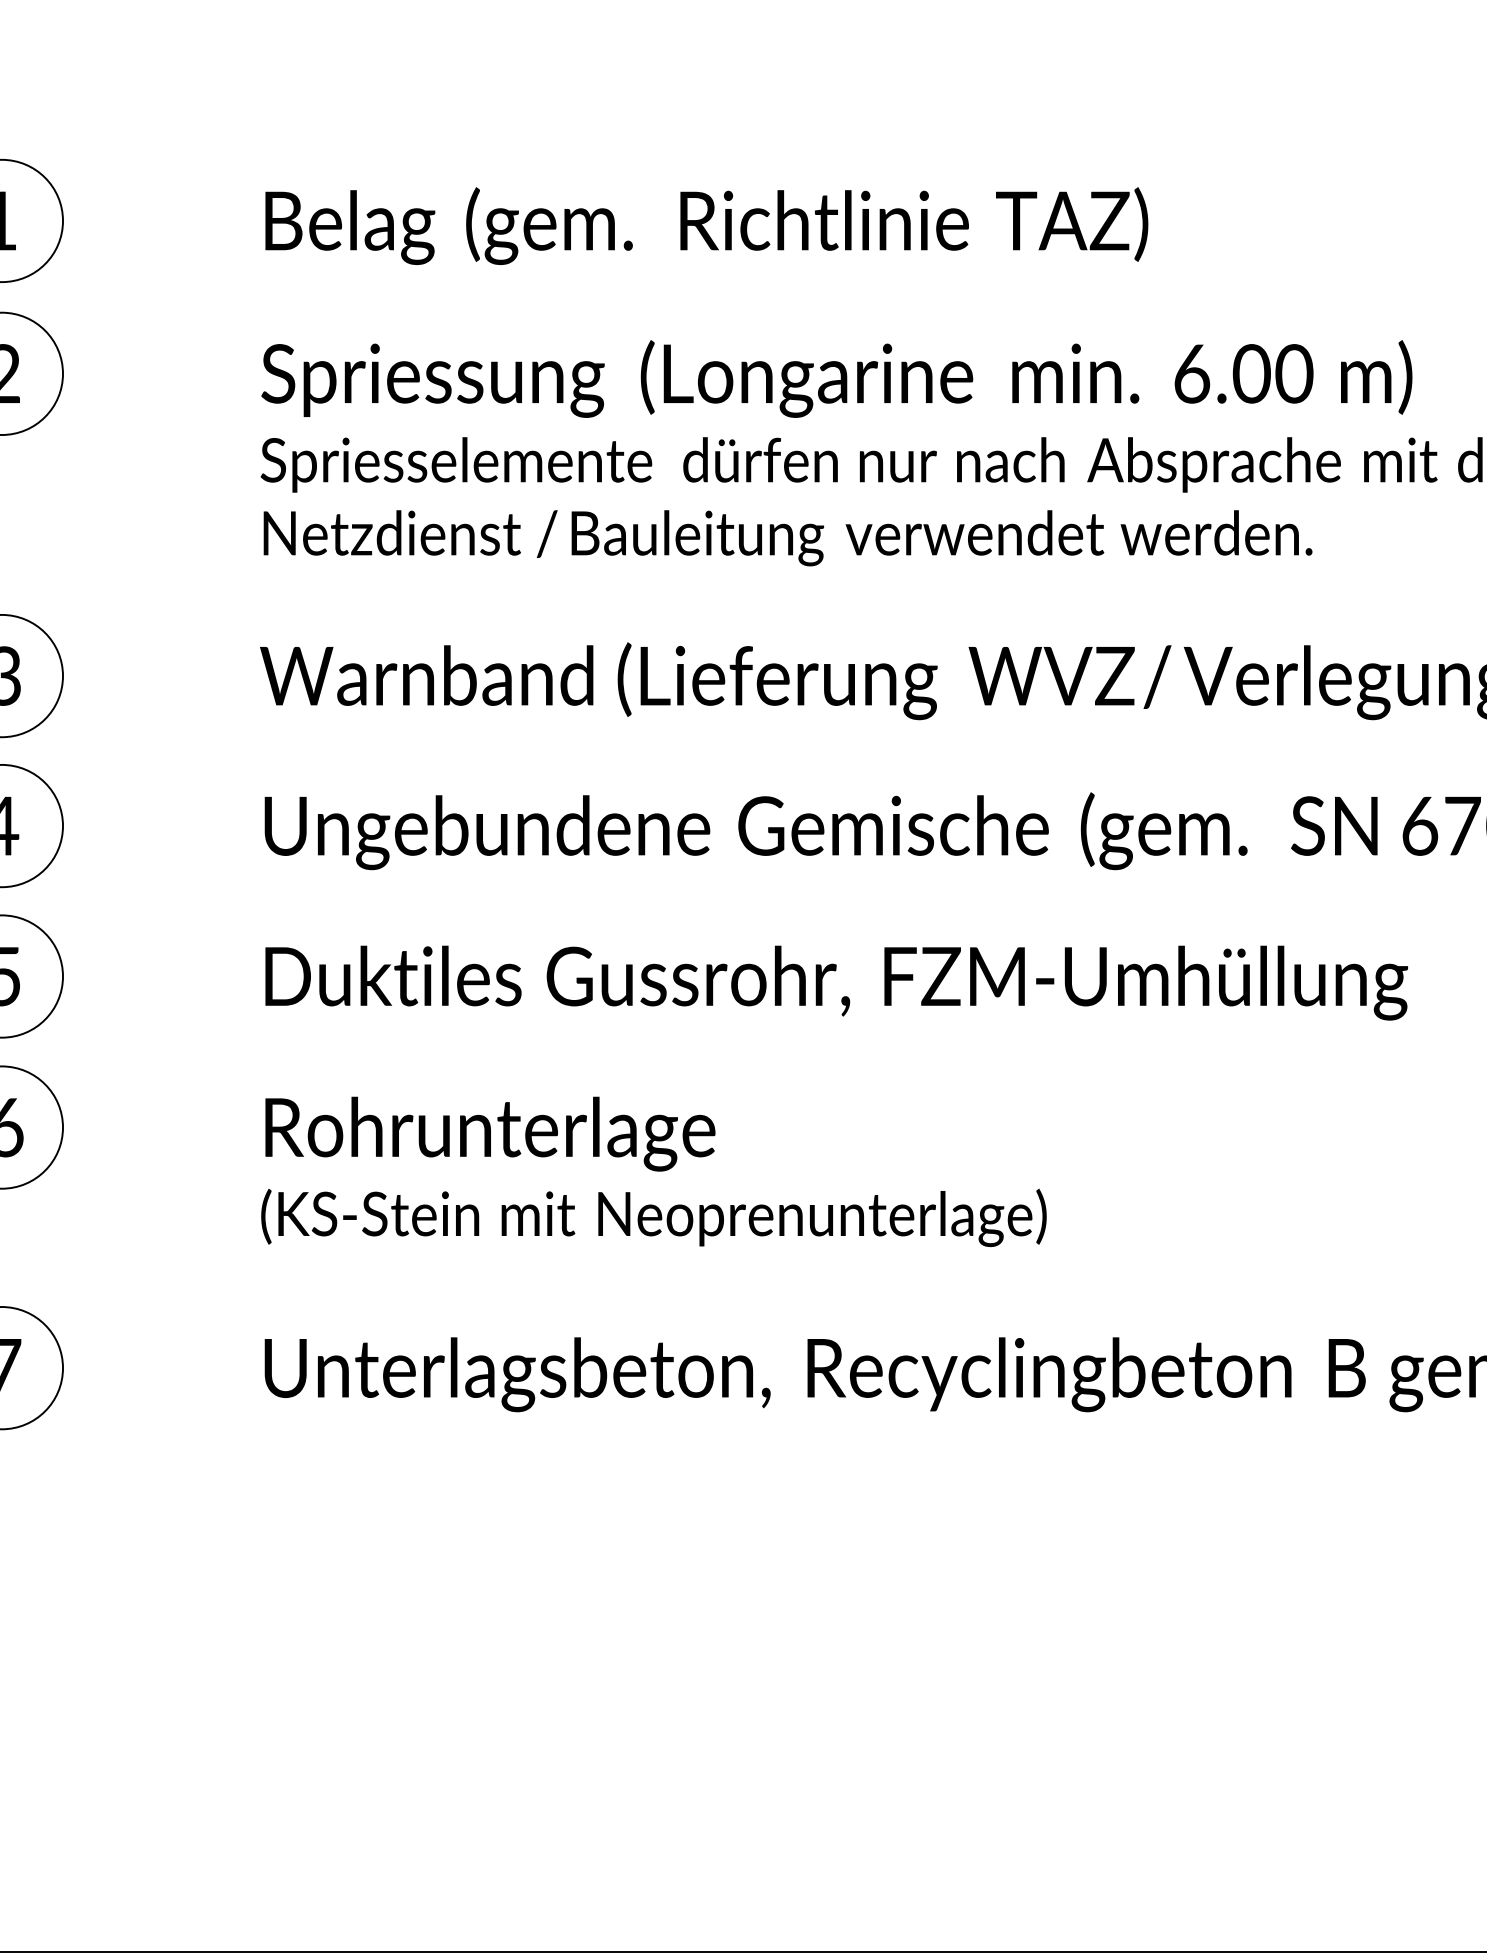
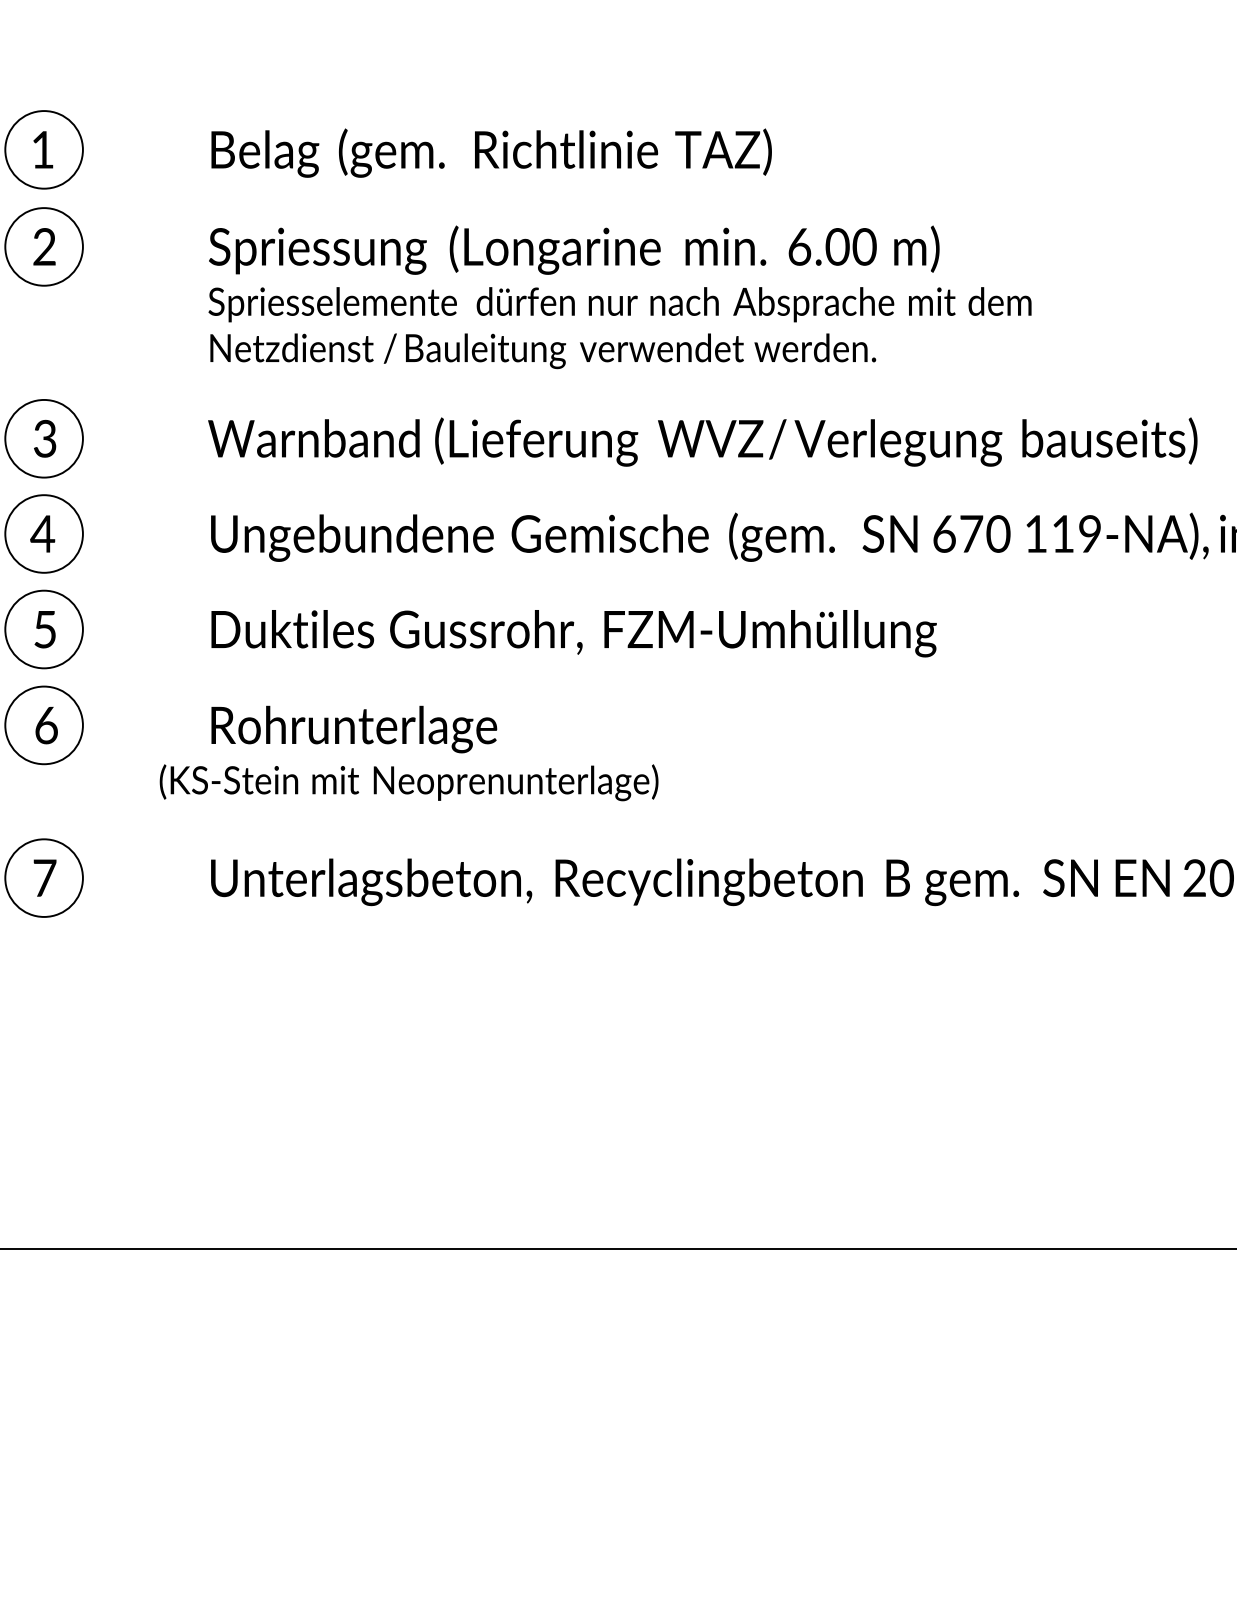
text: (652, 1217) -> (408, 782), moved

